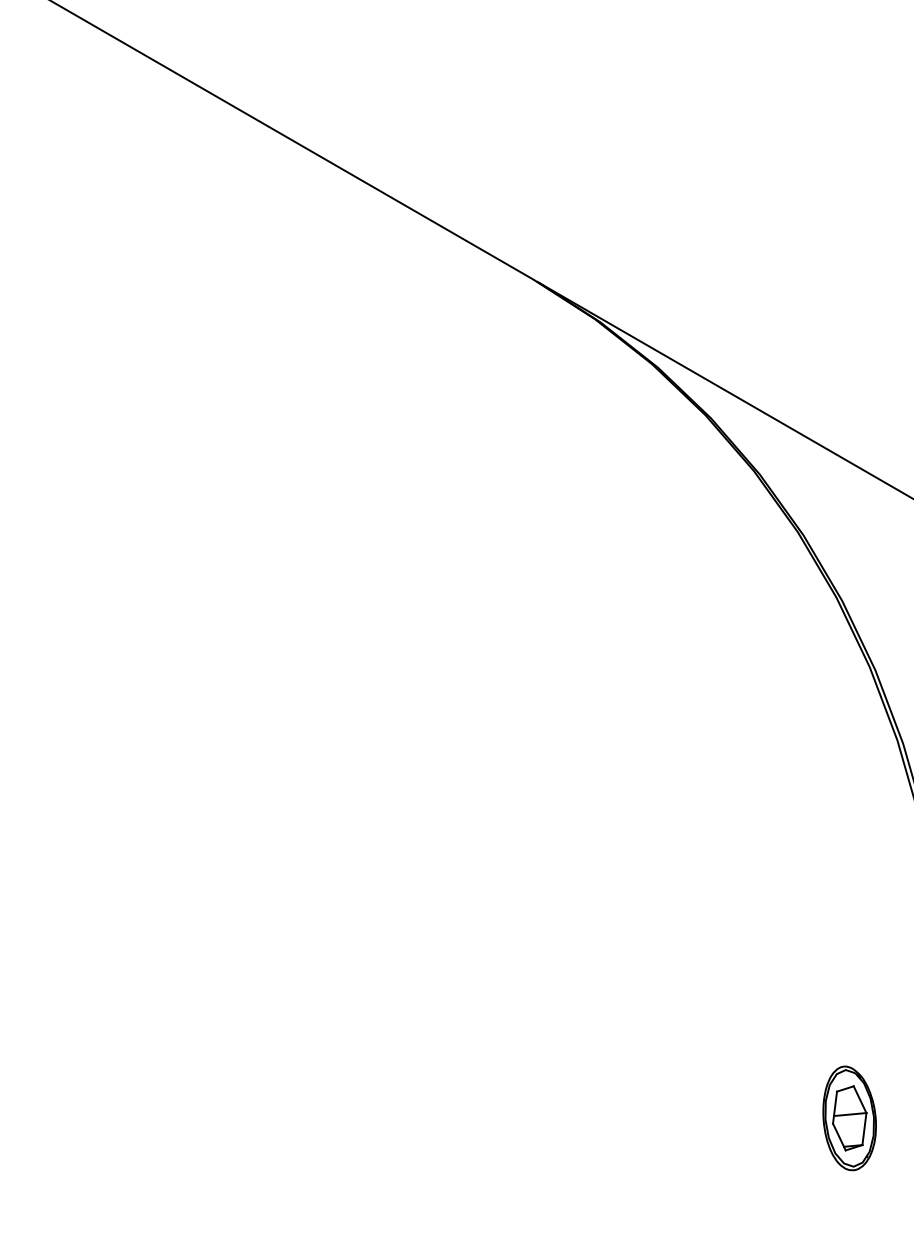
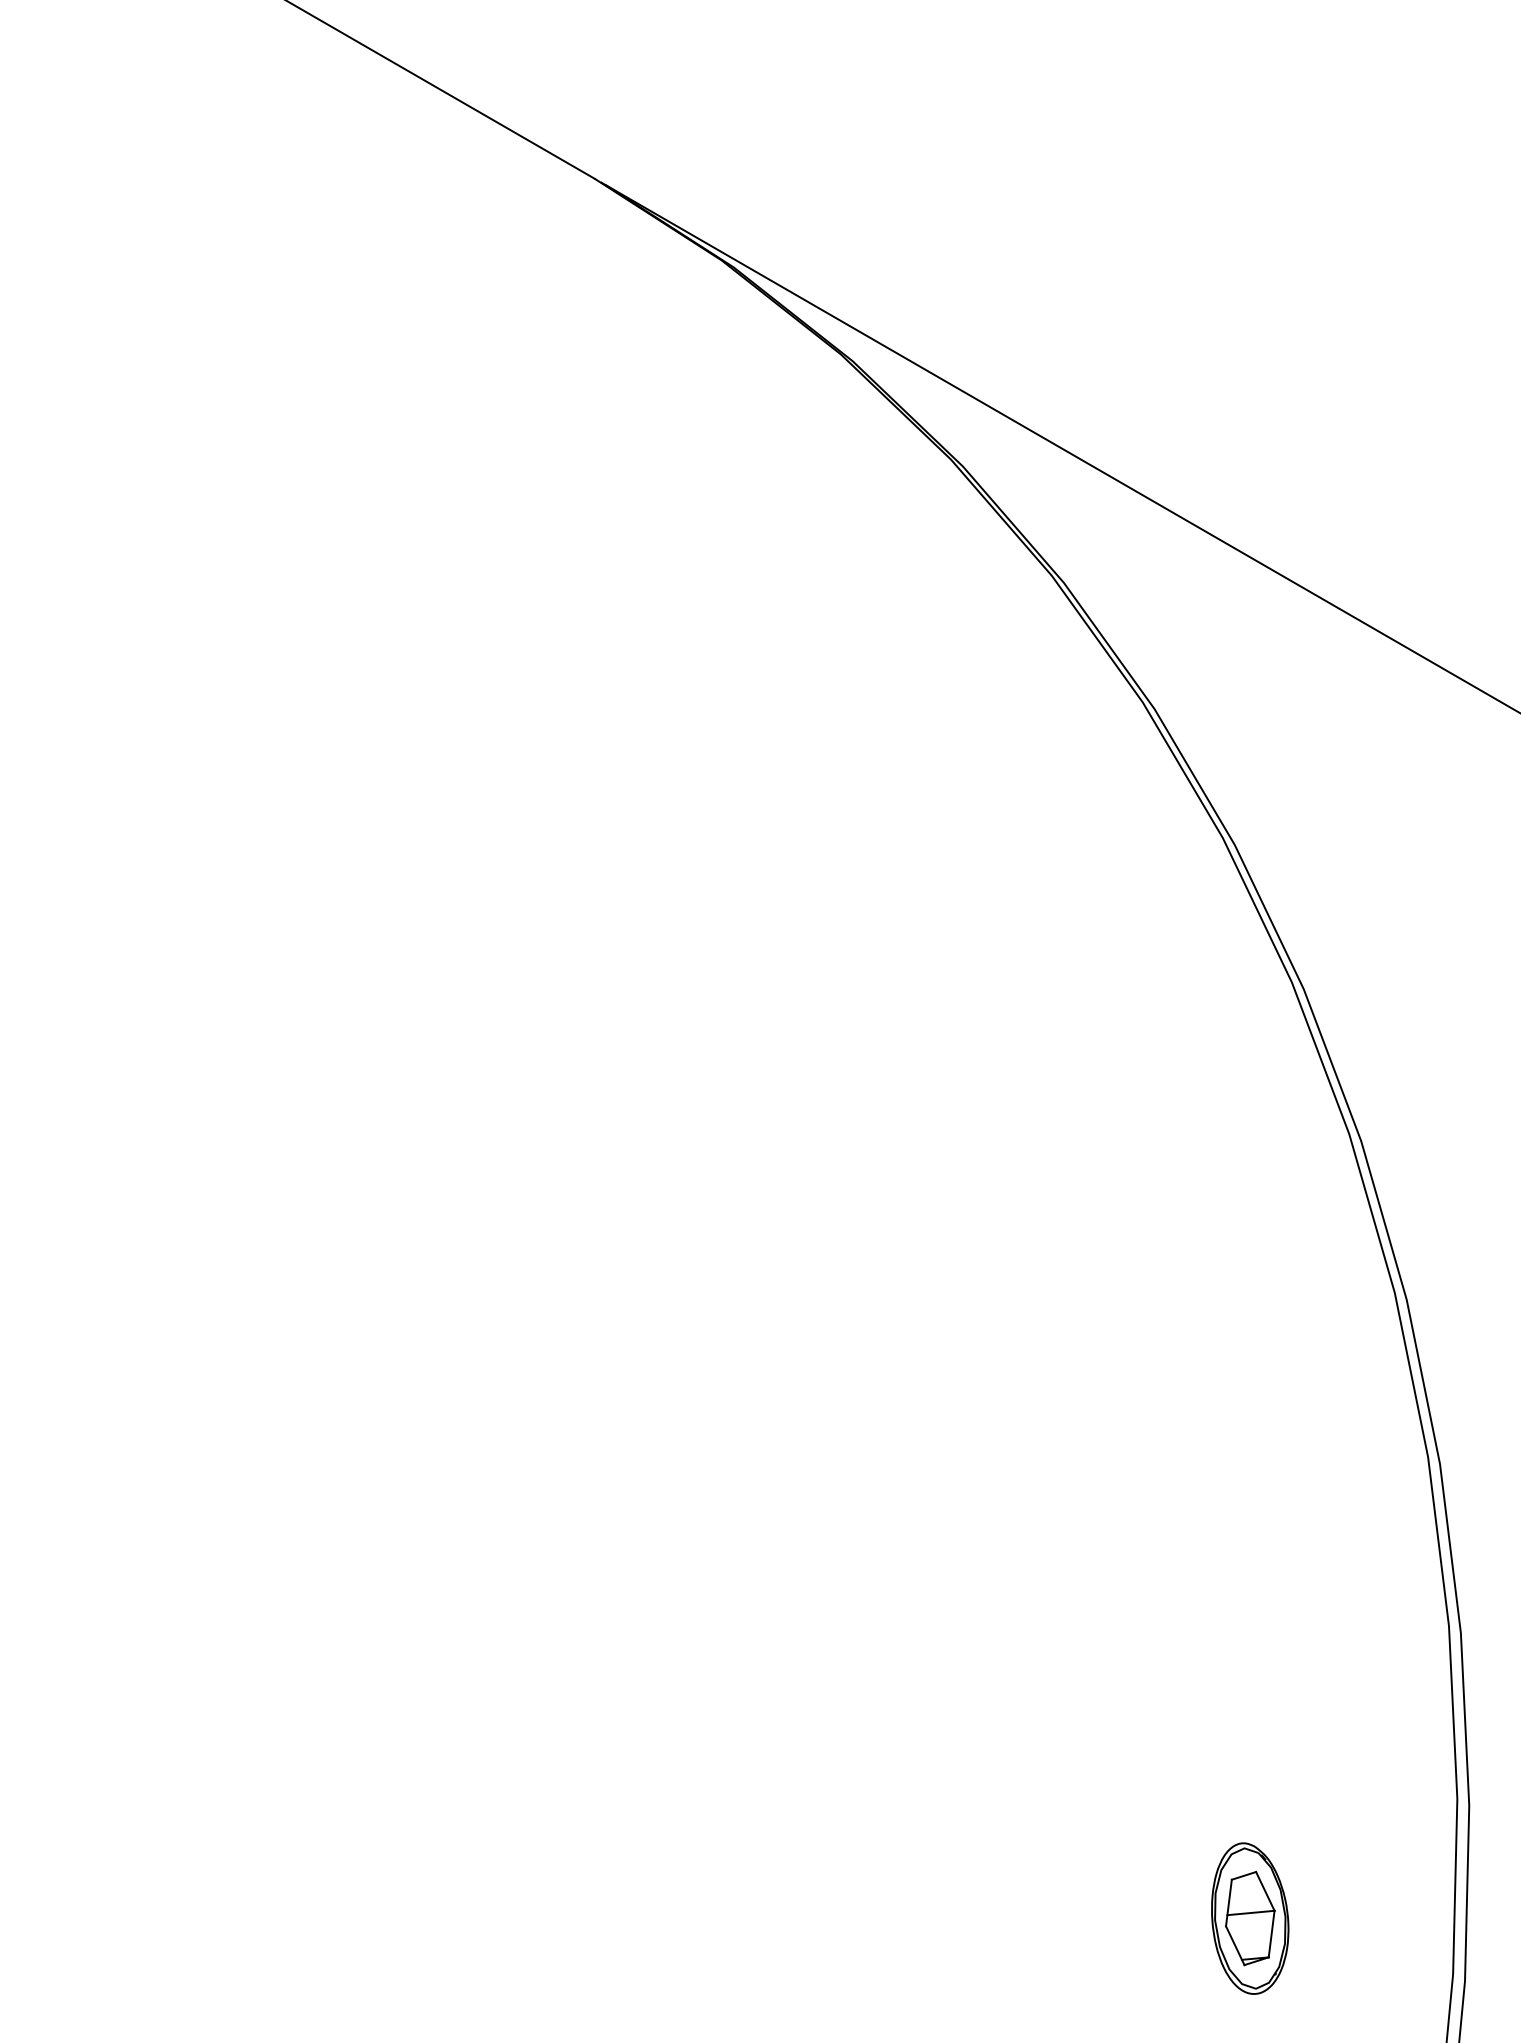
part: (849, 1118) -> (1249, 1918), size x0.7

